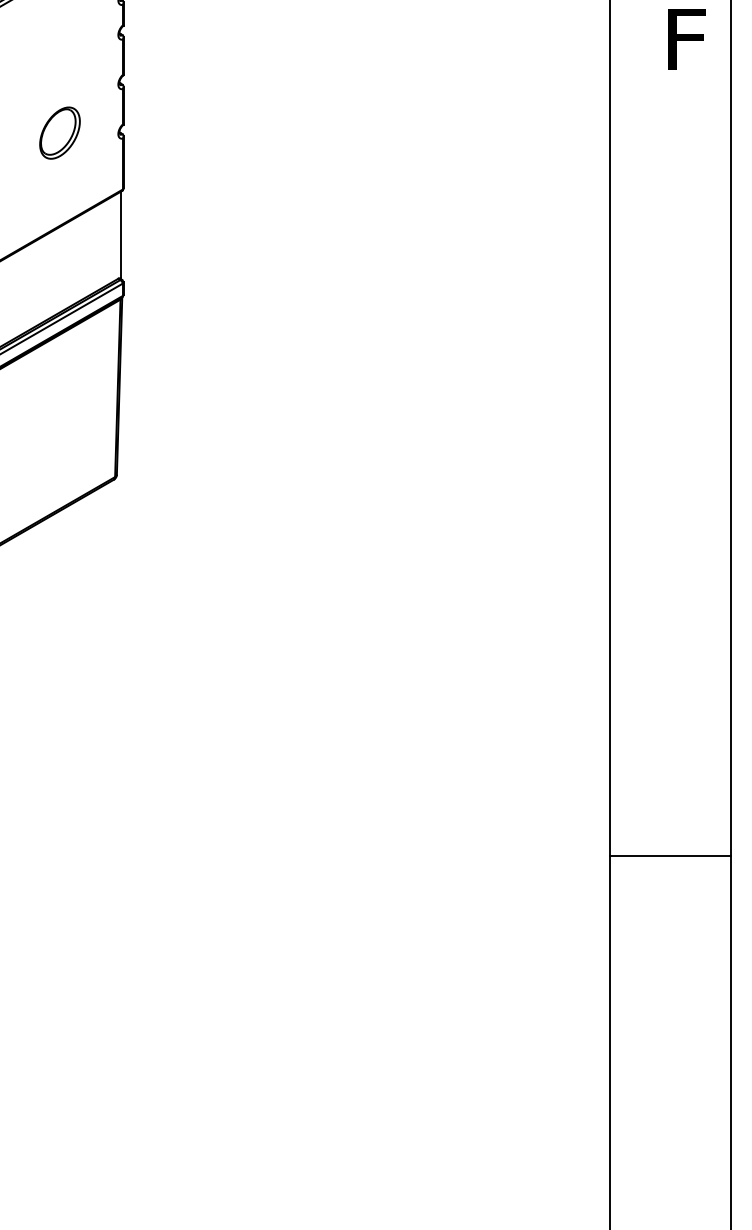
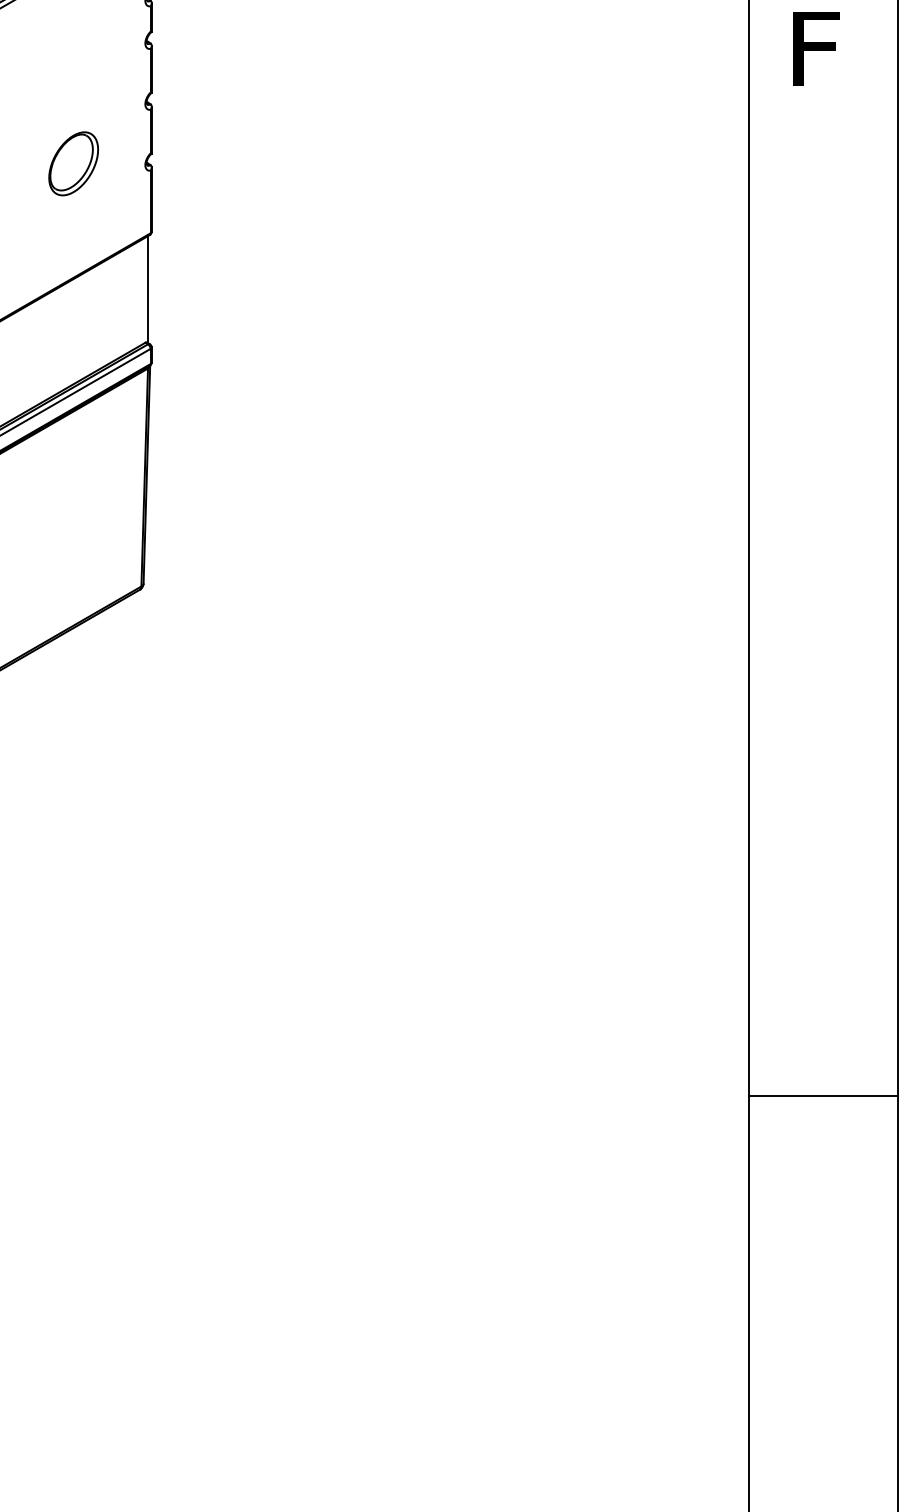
text: (686, 39) -> (815, 48), moved
line: (669, 855) -> (822, 1095), moved

